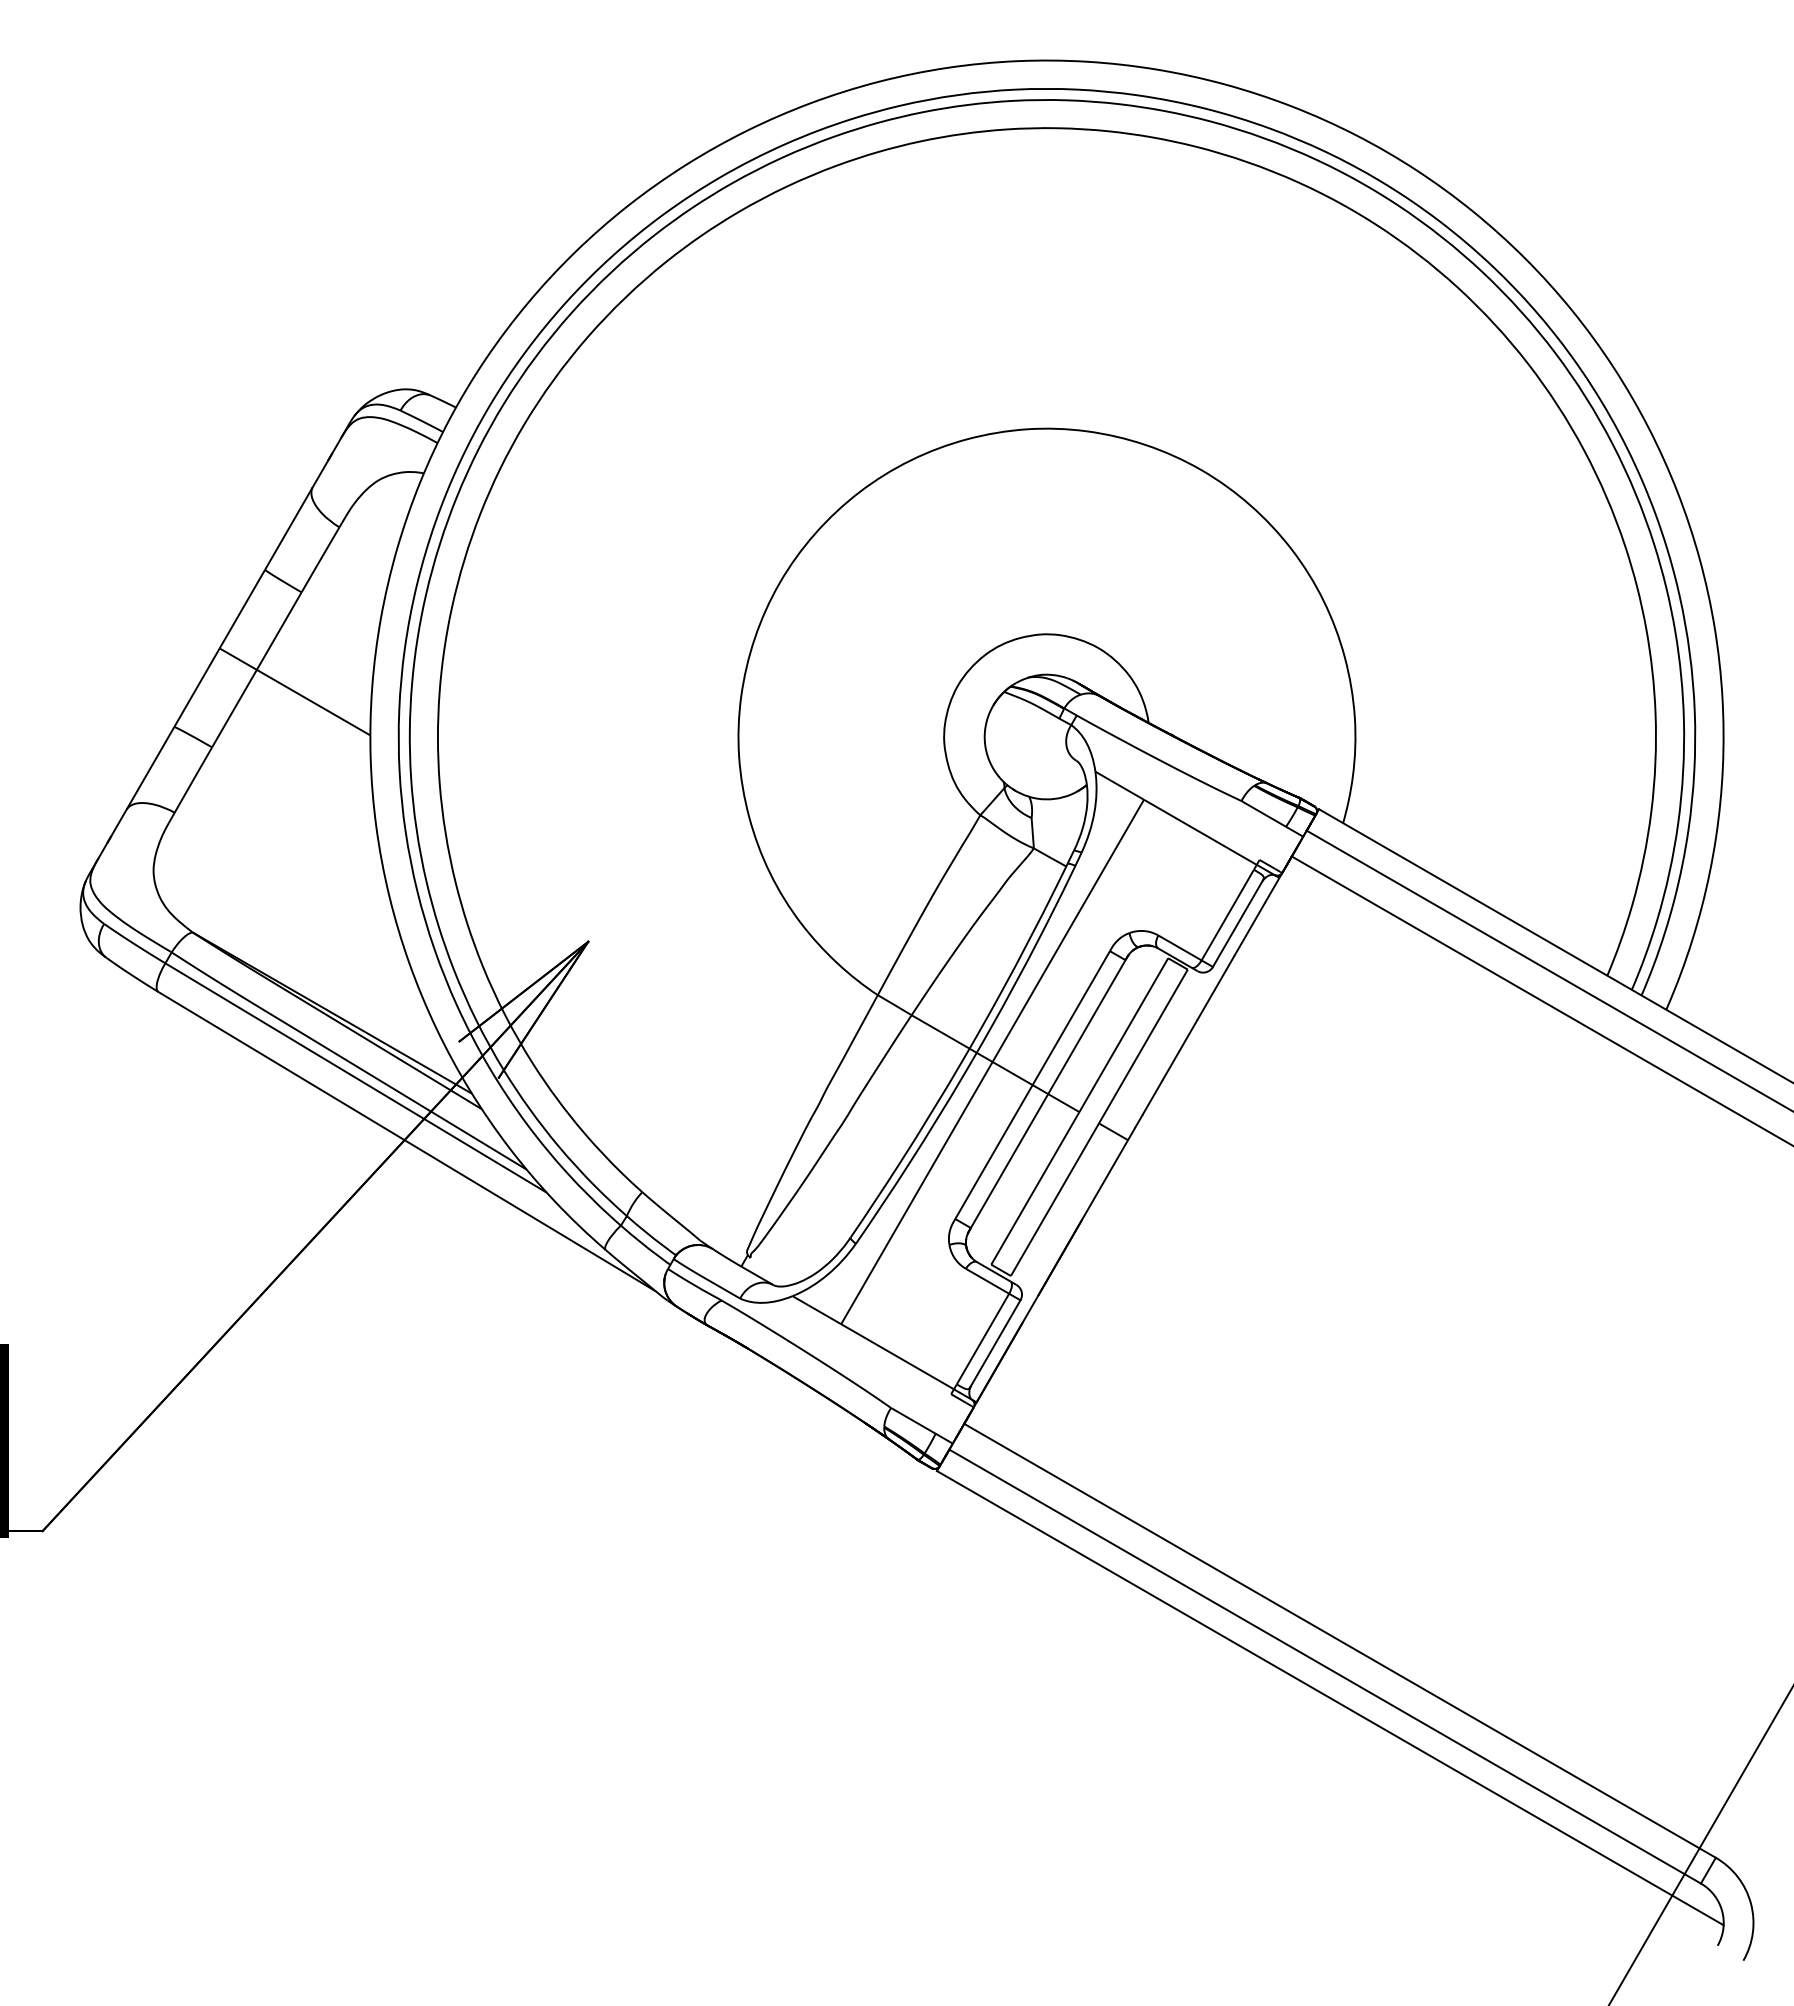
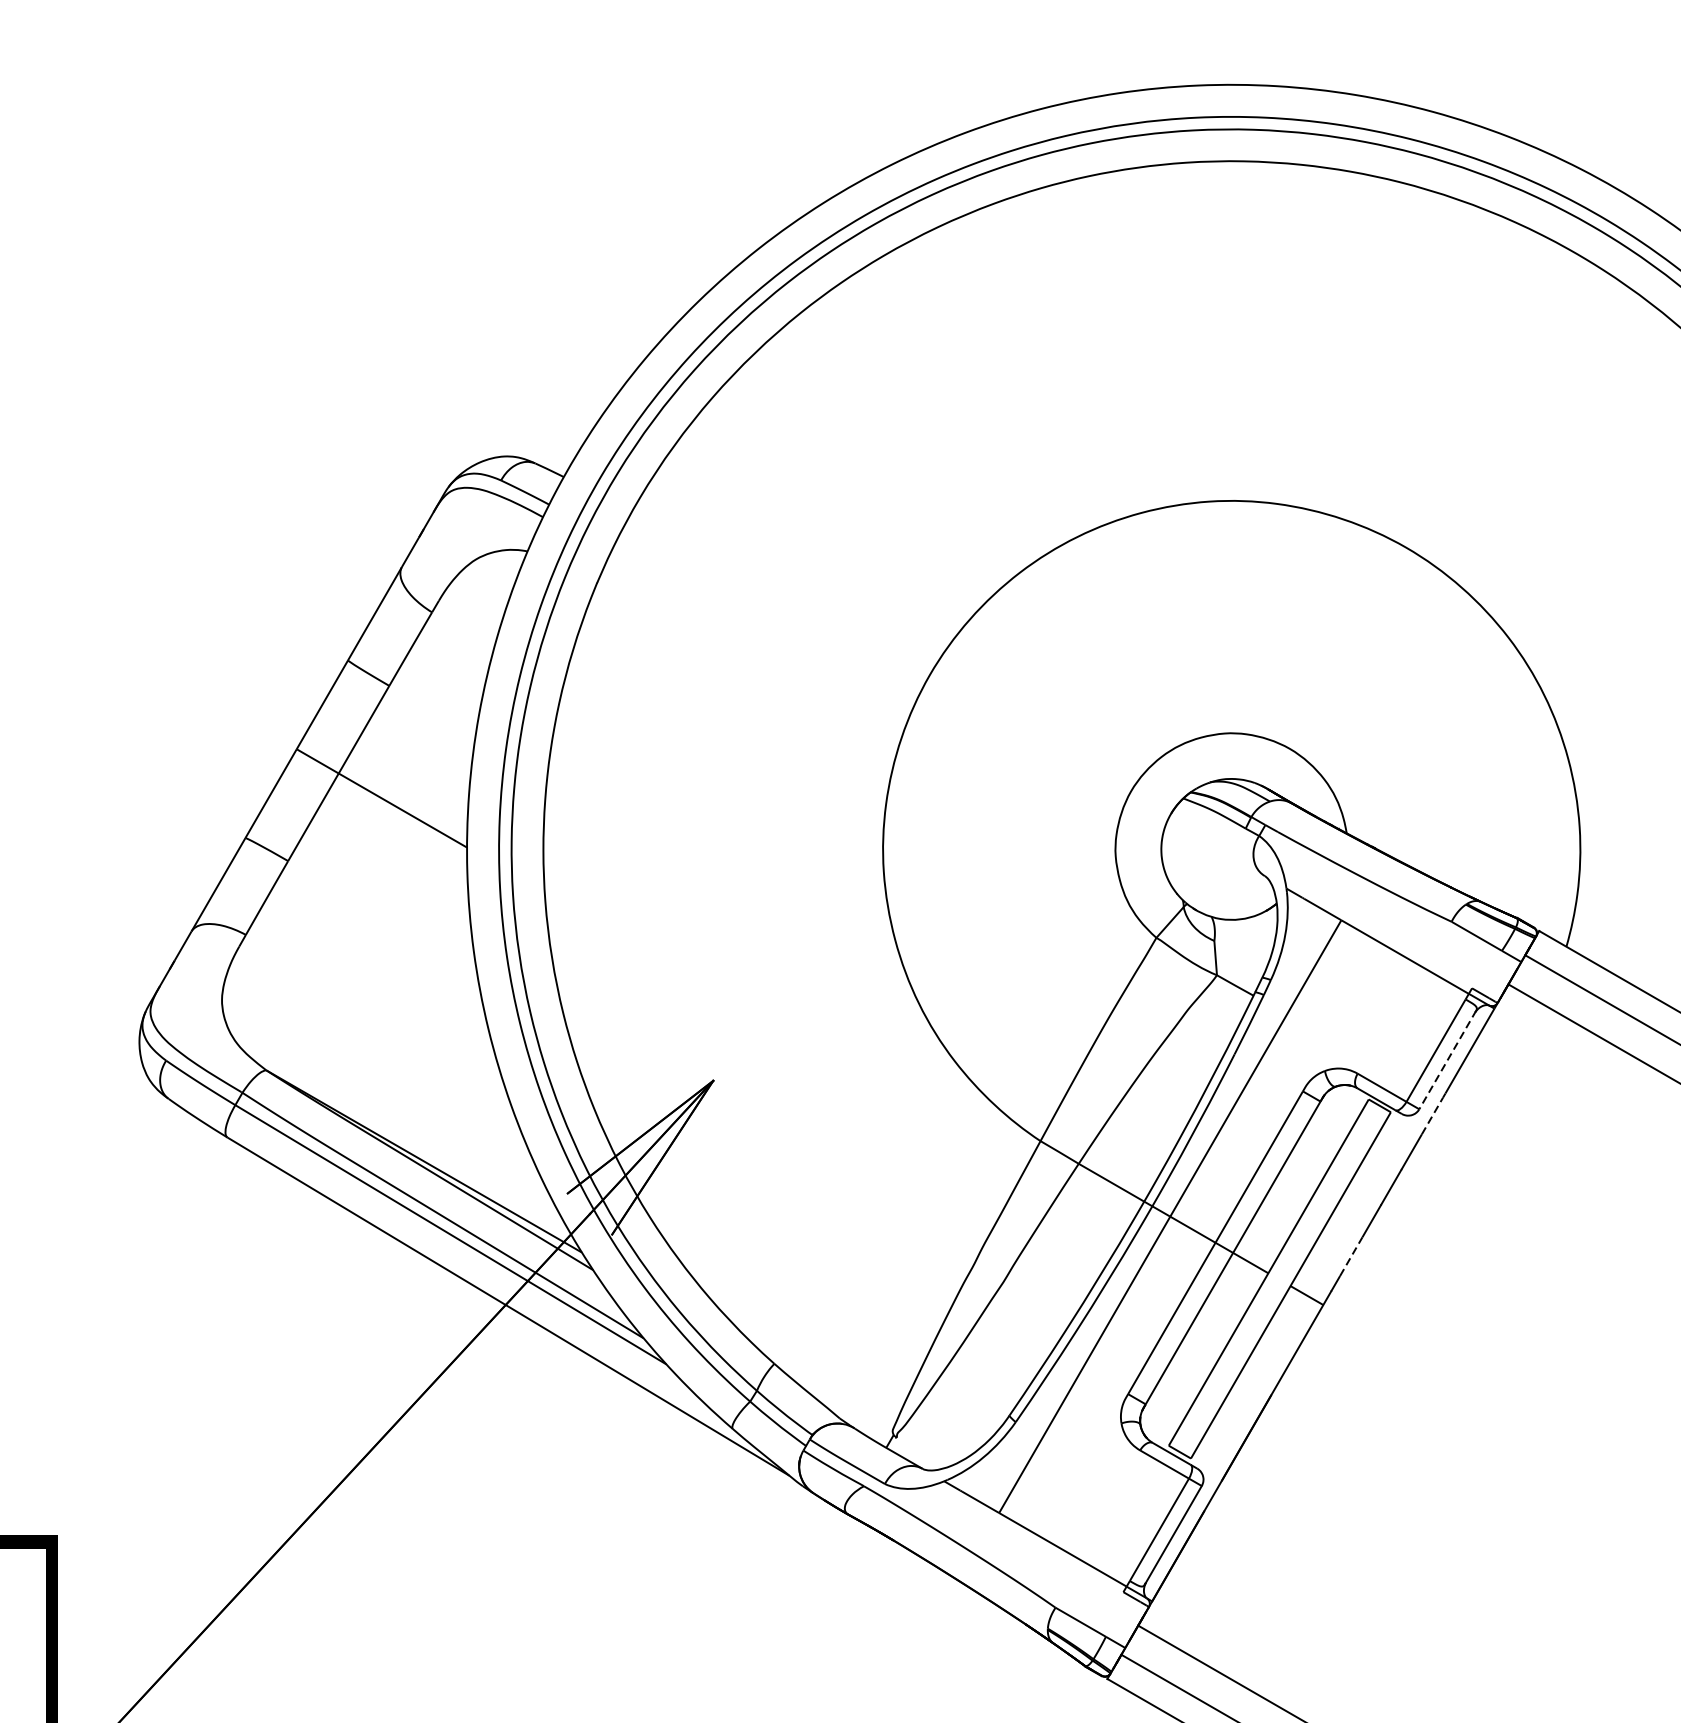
line: (1237, 923) -> (1447, 1060), solid -> dashed
line: (1224, 972) -> (1432, 1115), solid -> dashed
line: (1152, 1097) -> (1351, 1256), solid -> dashed

